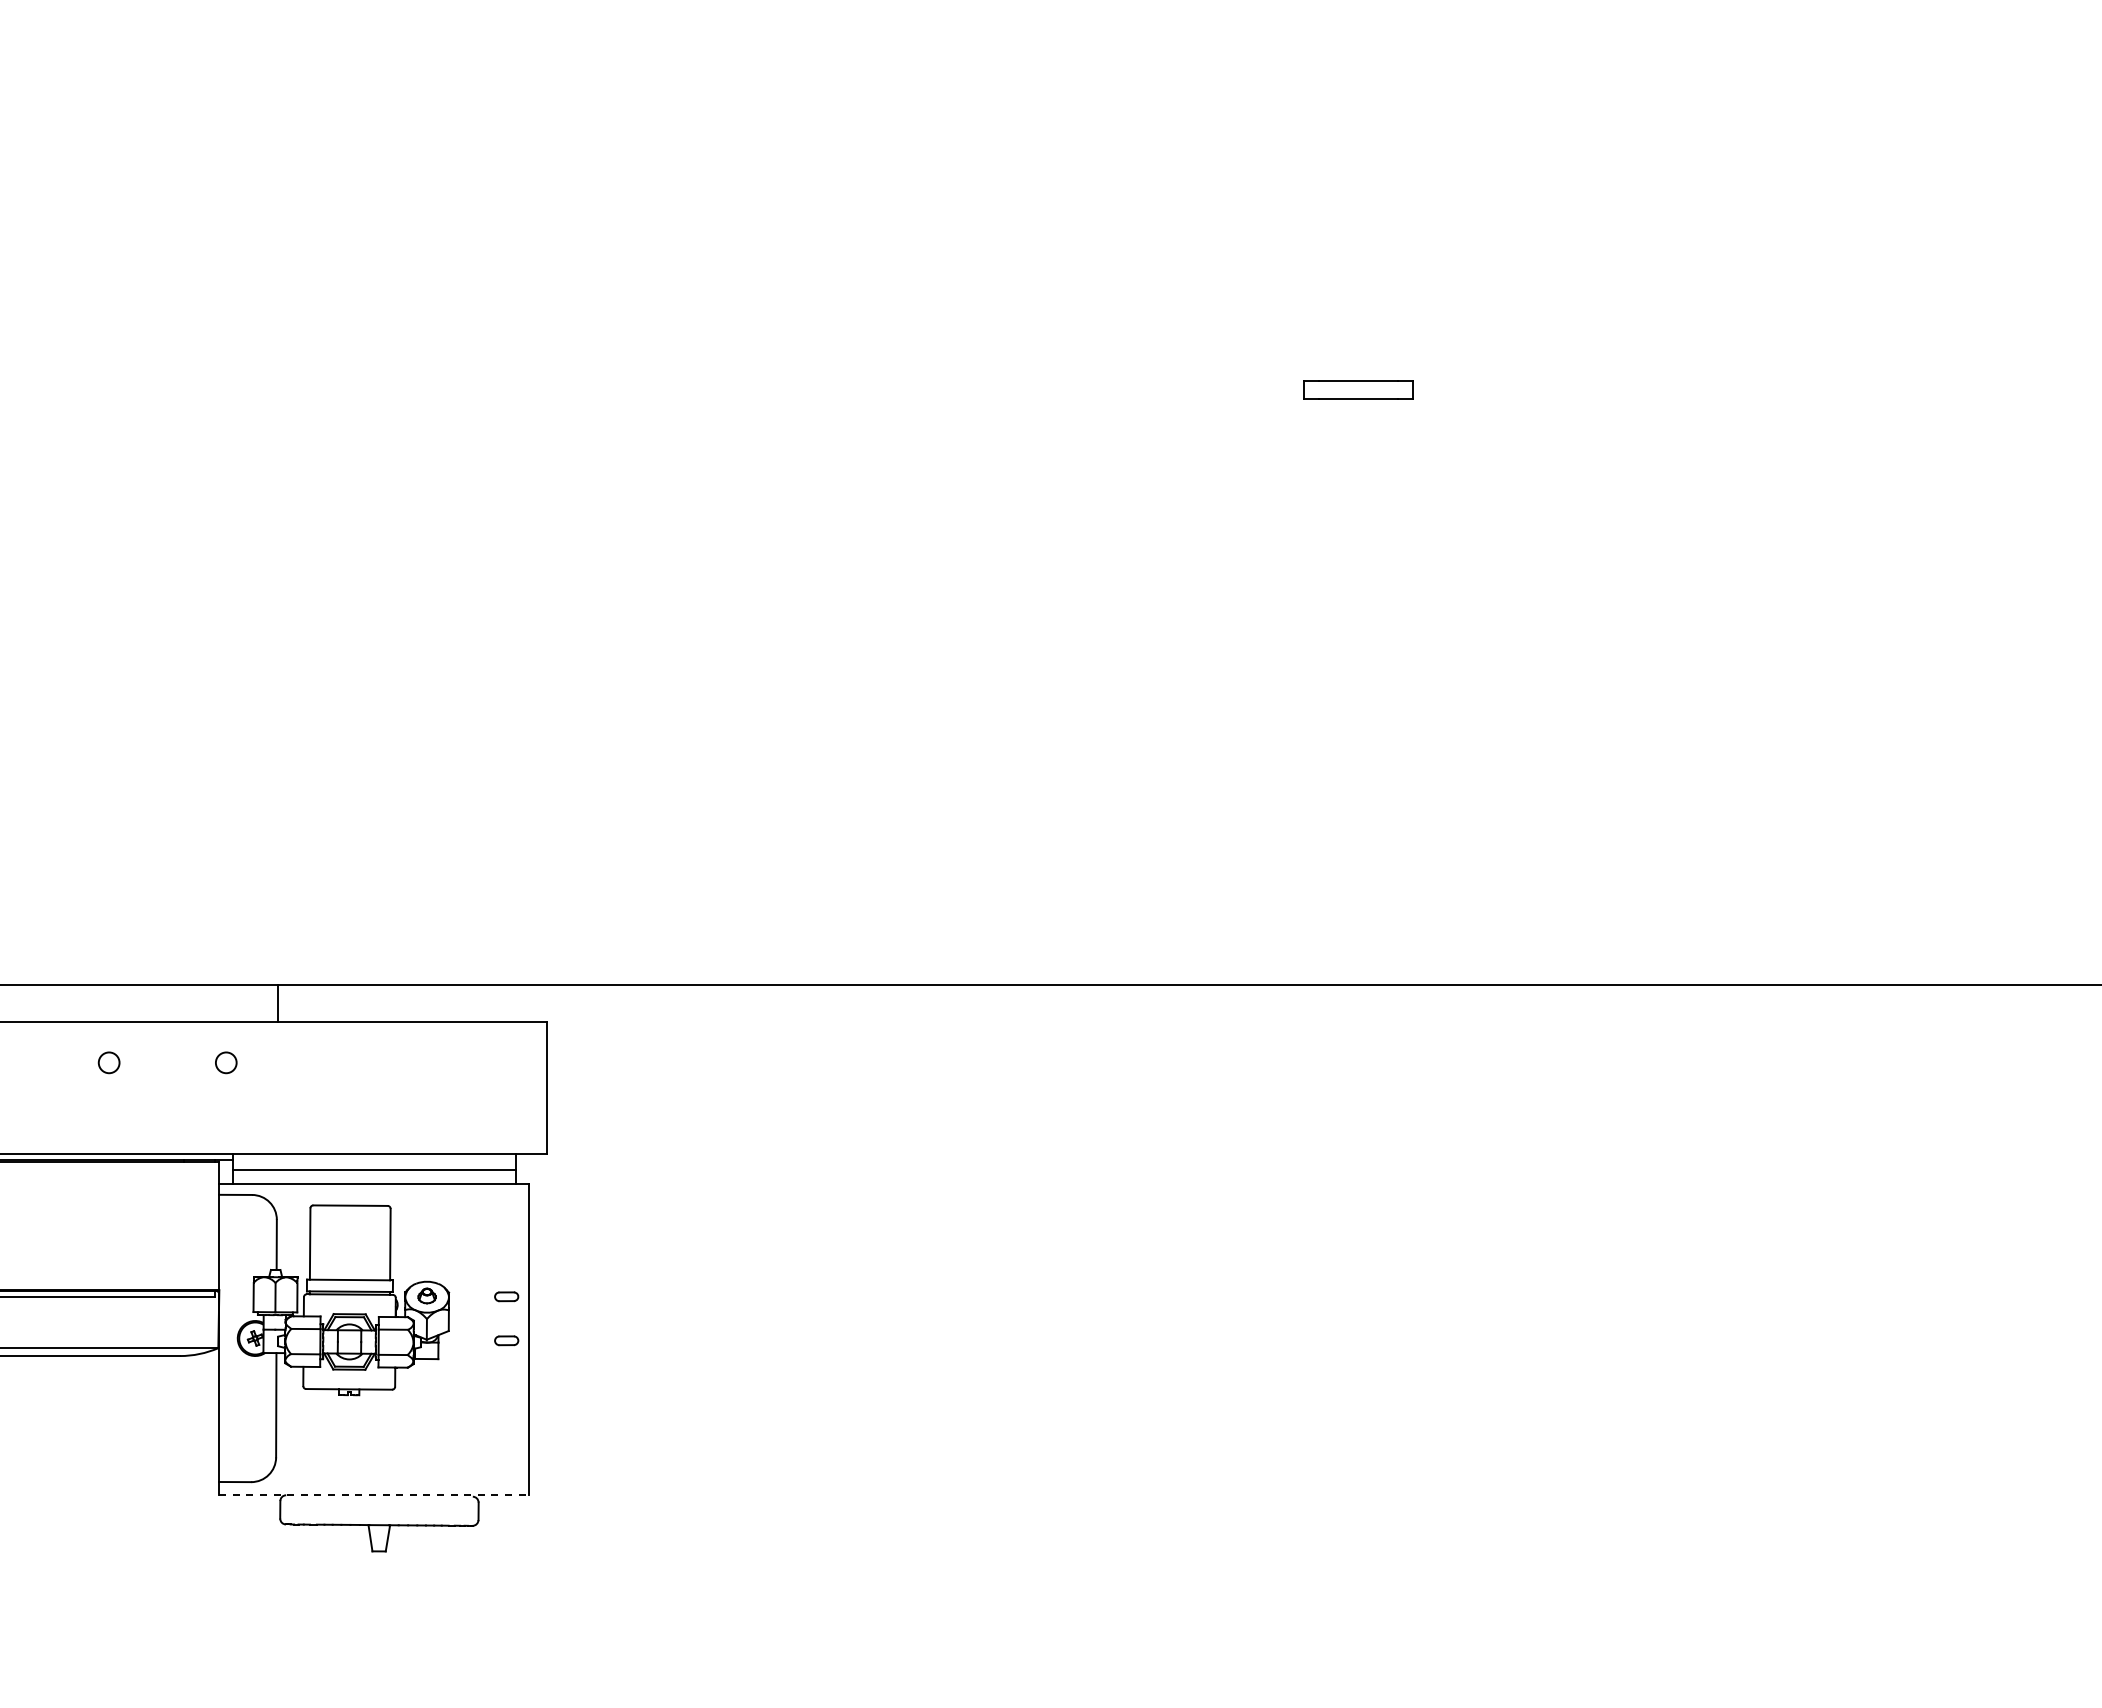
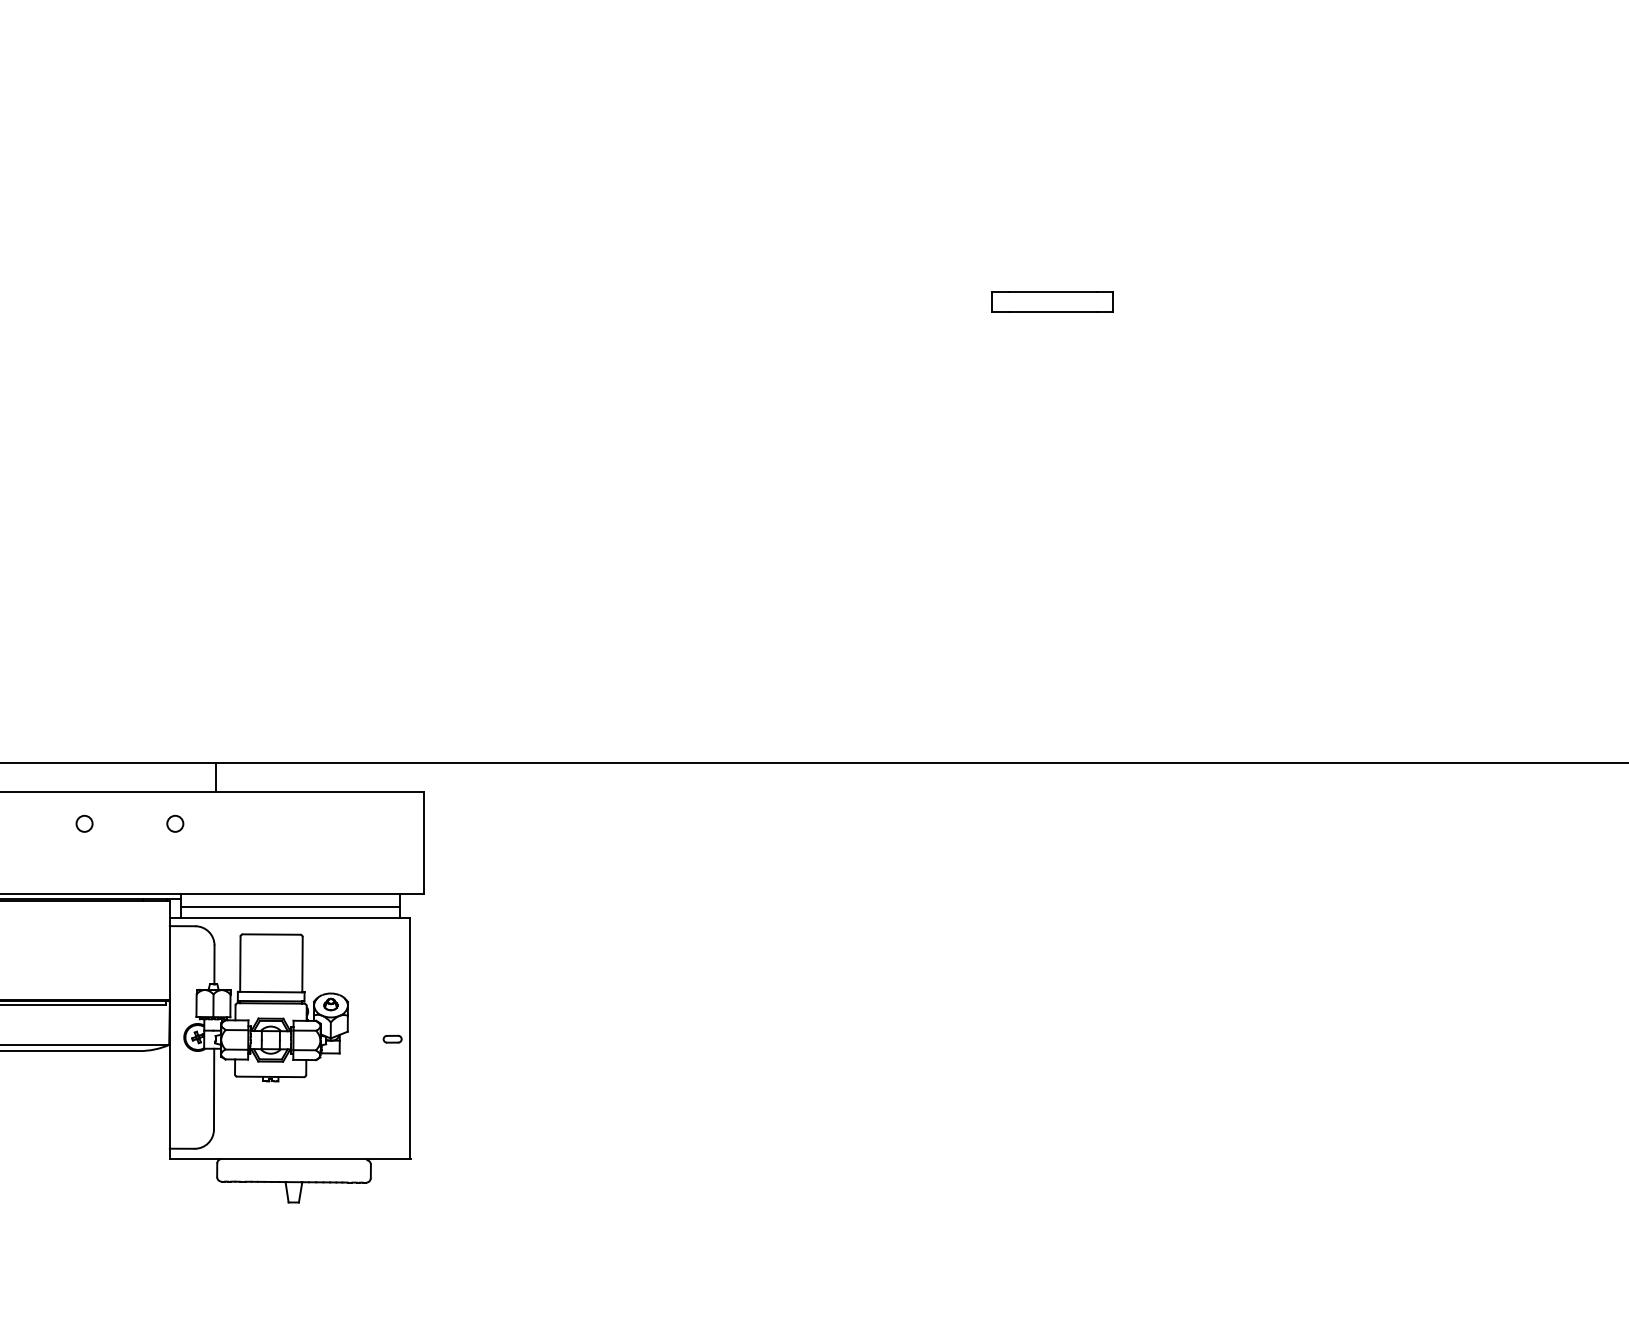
part: (1358, 389) -> (1052, 302), size x1.43
part: (506, 1296) -> (392, 1004), removed
line: (374, 1494) -> (290, 1158), dashed -> solid

